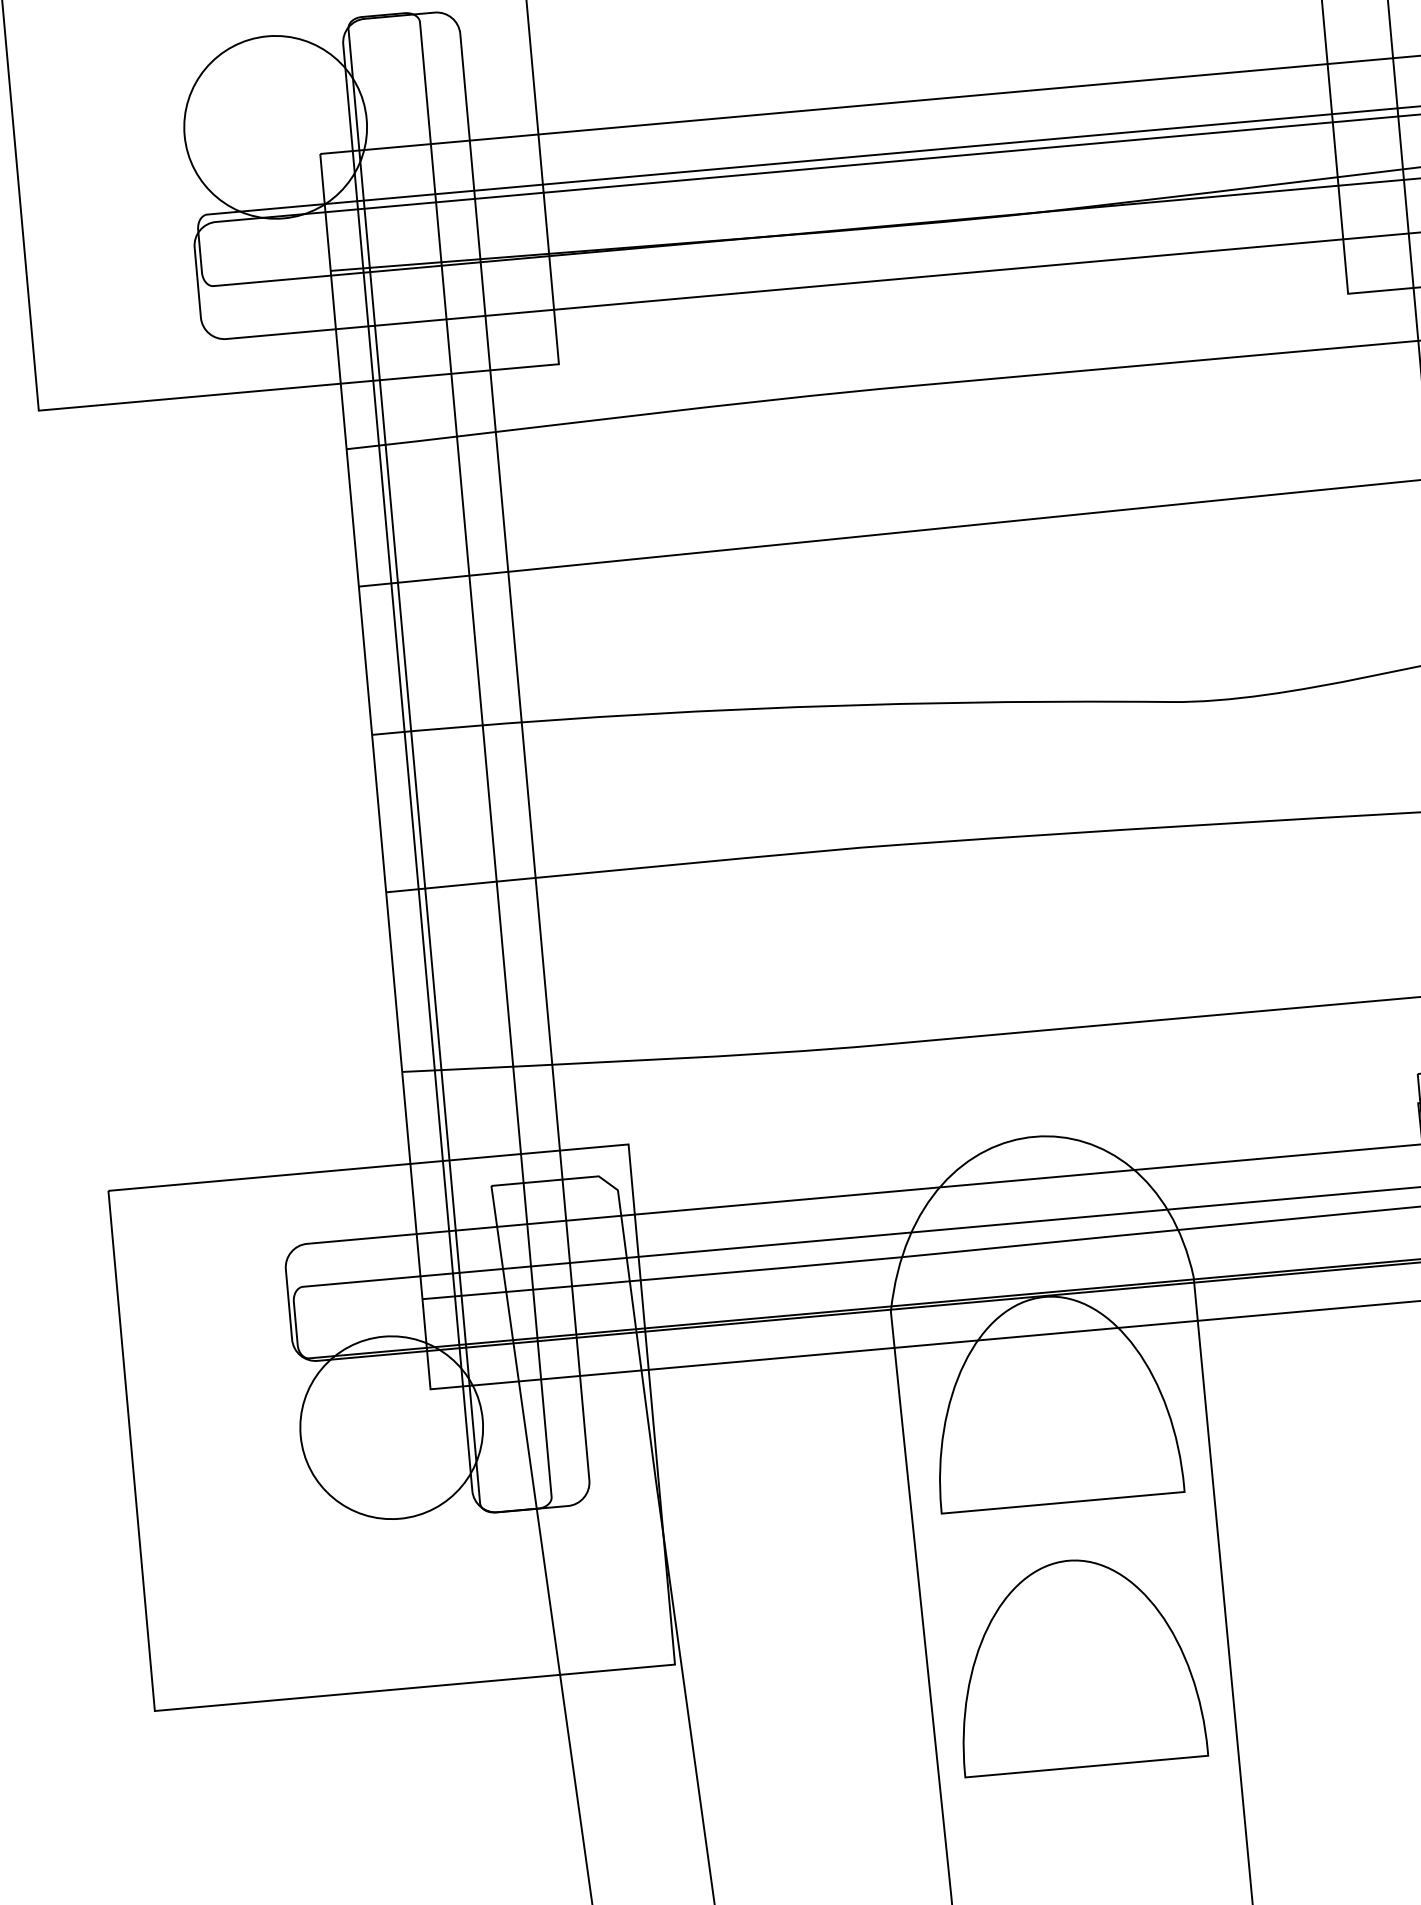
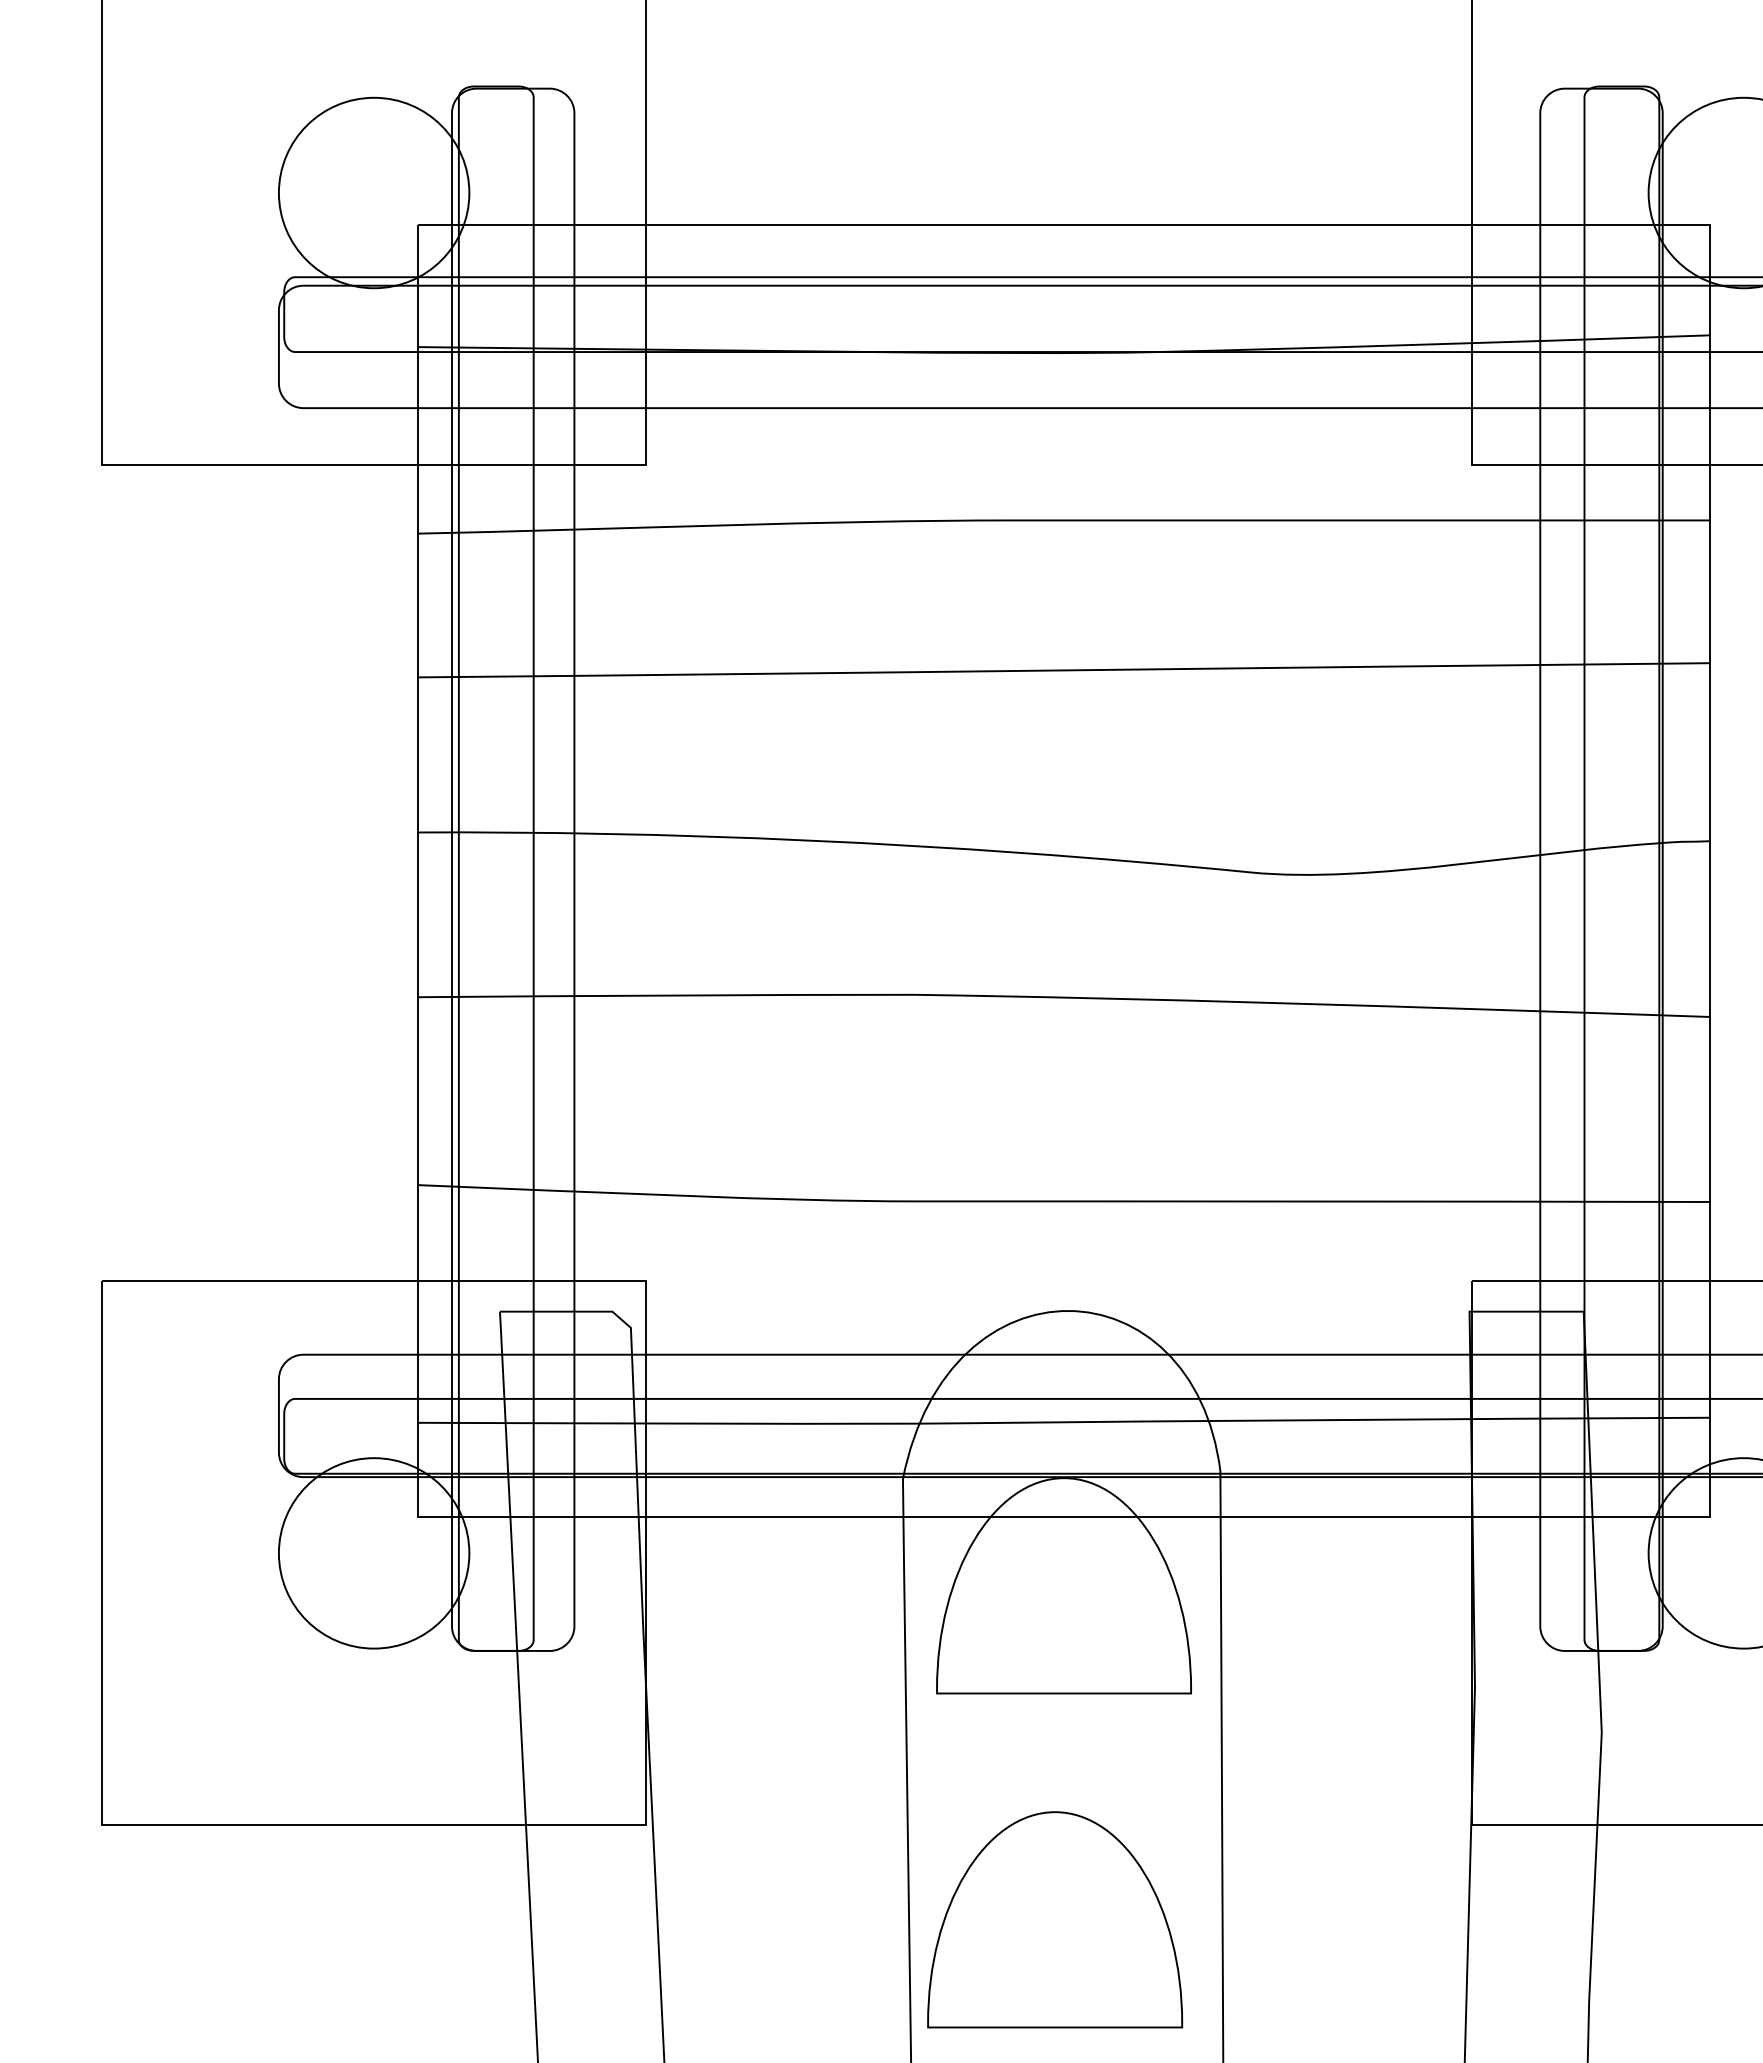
part: (1077, 1663) -> (1055, 1919), moved

